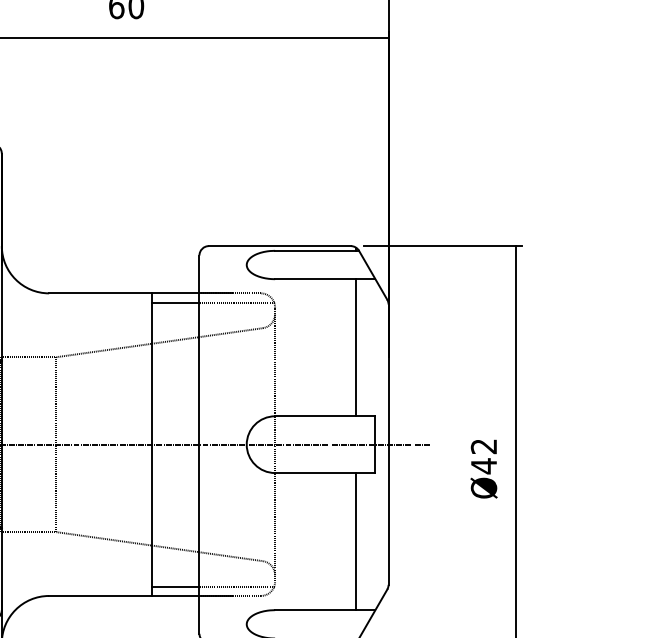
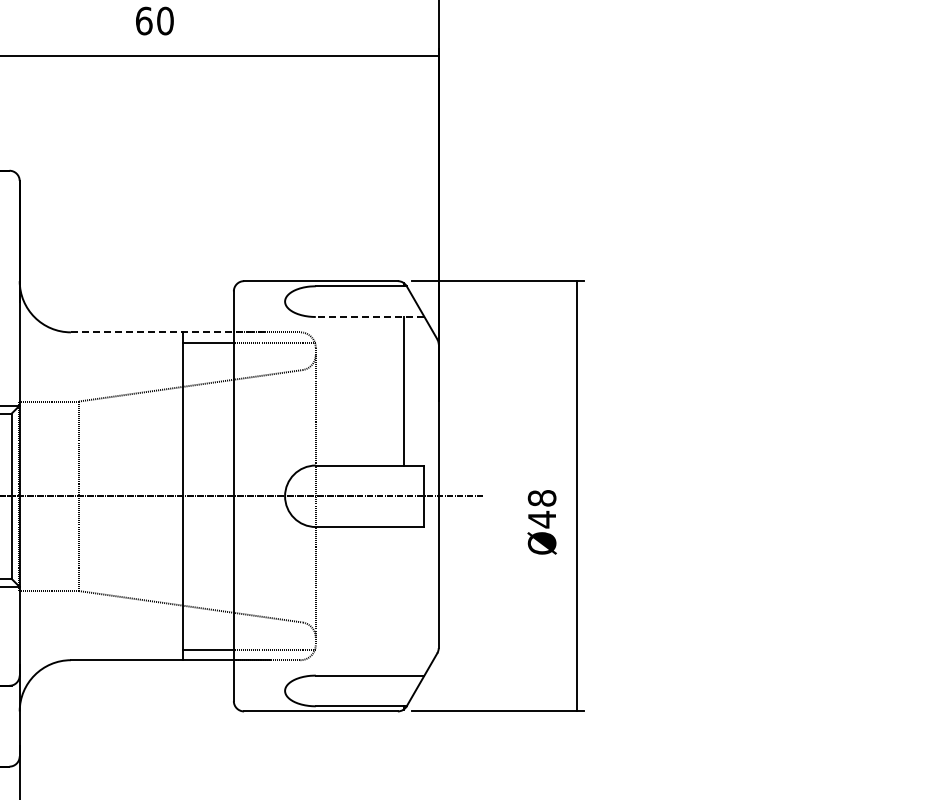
line: (324, 279) -> (369, 317), solid -> dashed
line: (140, 293) -> (170, 332), solid -> dashed
text: (483, 446) -> (541, 498), Ø42 -> Ø48
line: (356, 541) -> (403, 601), removed

